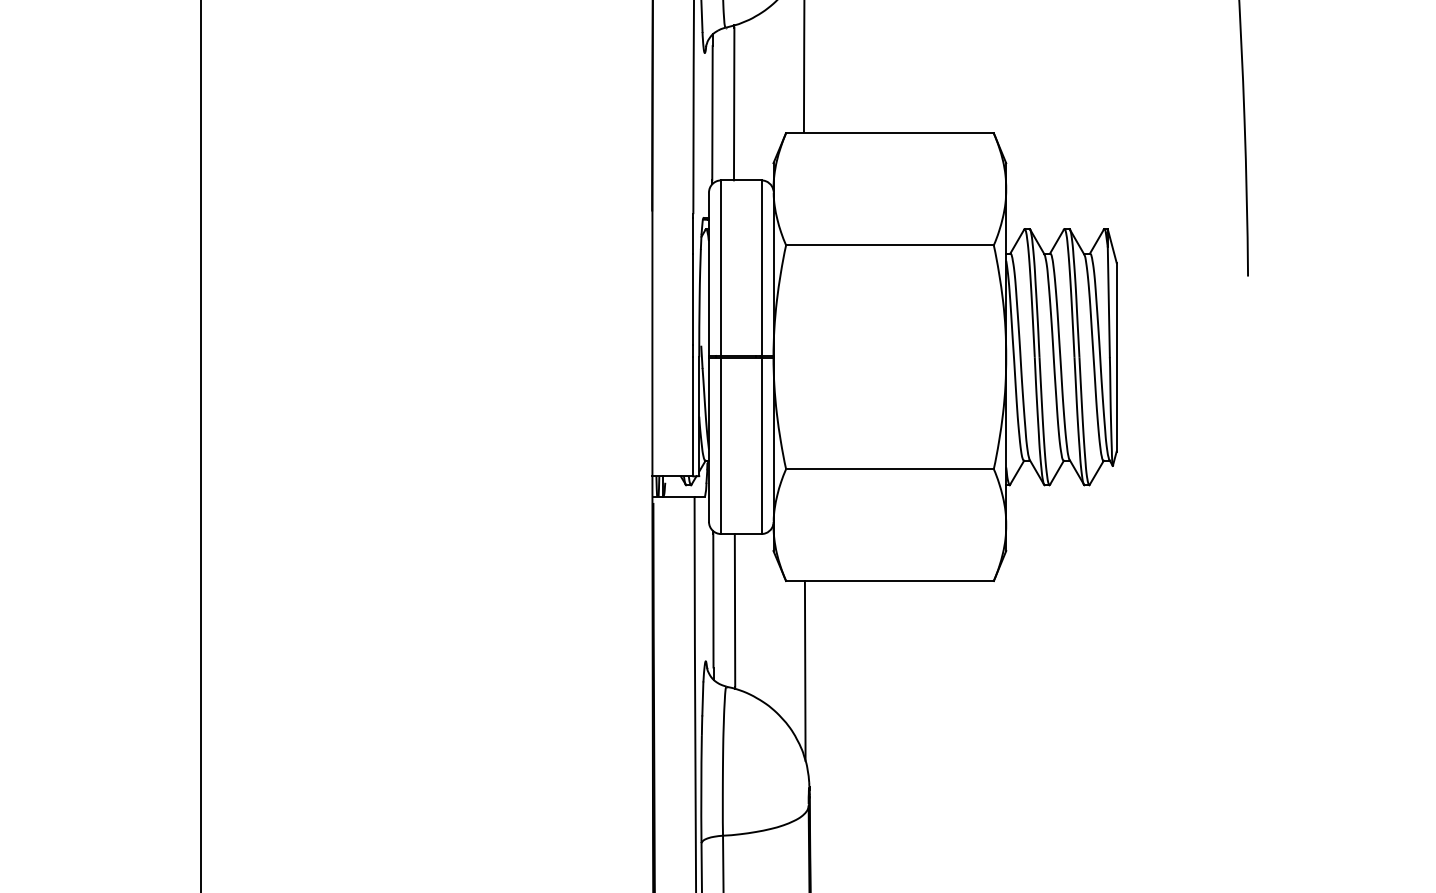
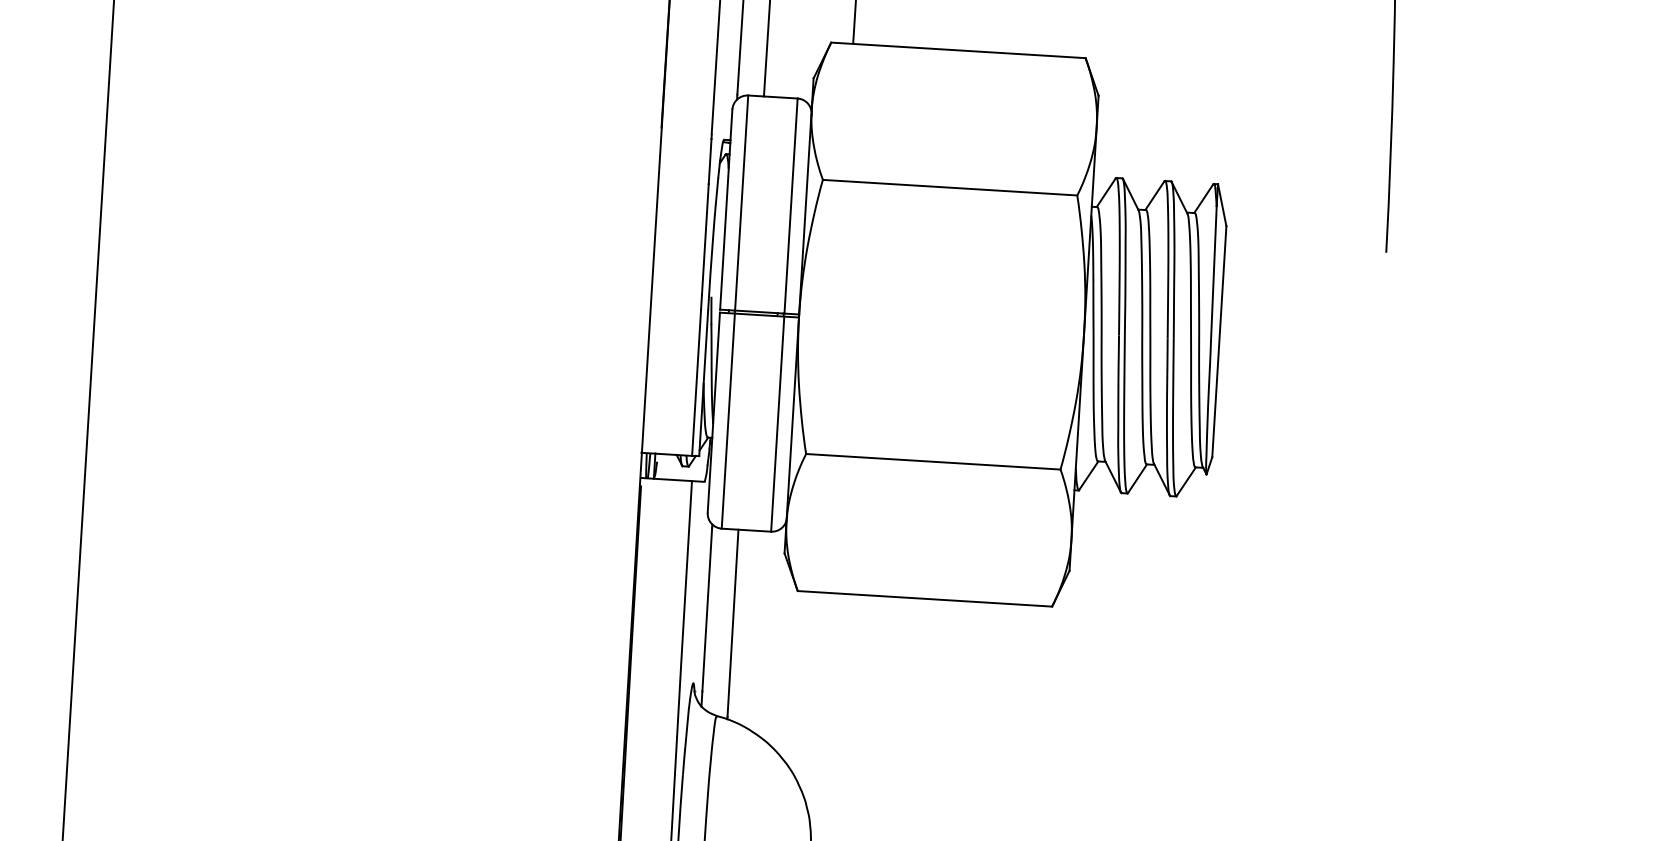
line: (804, 670) -> (813, 701), removed

